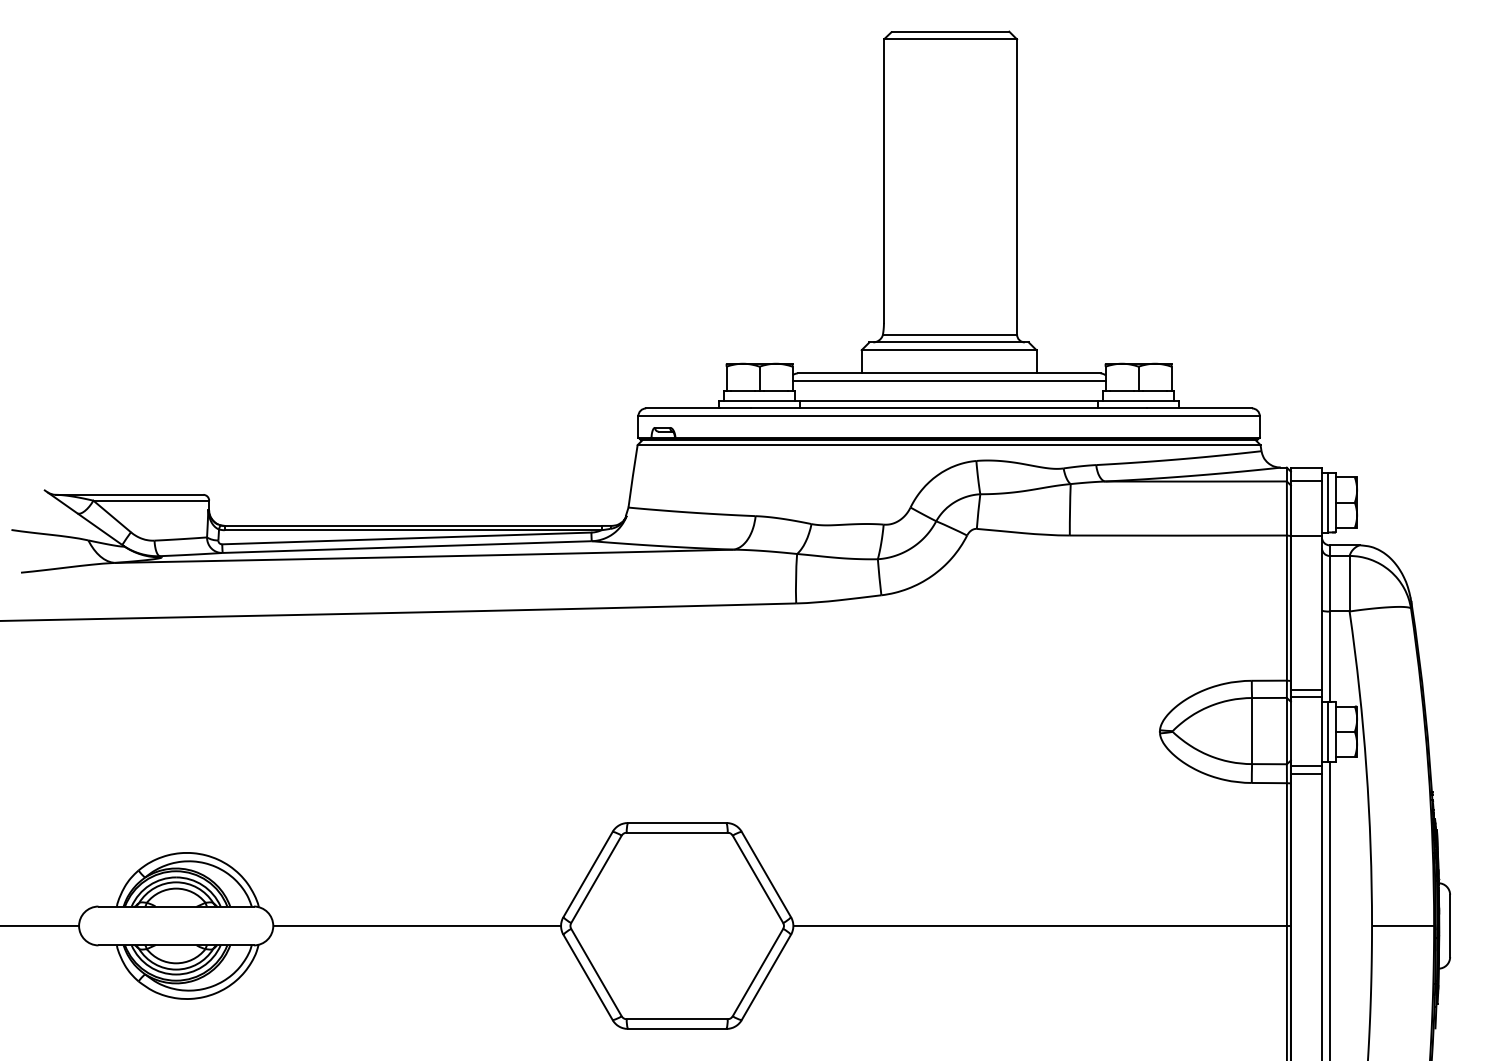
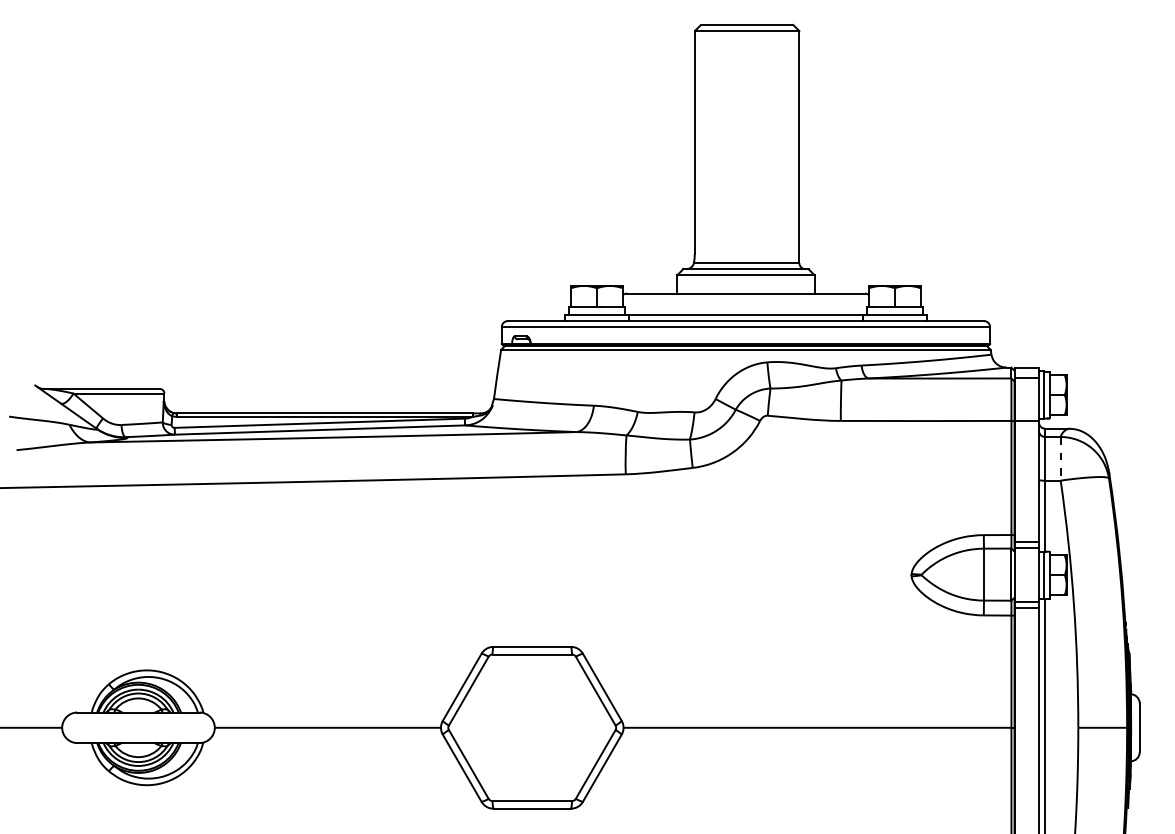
line: (948, 381) -> (745, 299), removed
line: (1349, 583) -> (1060, 458), solid -> dashed

